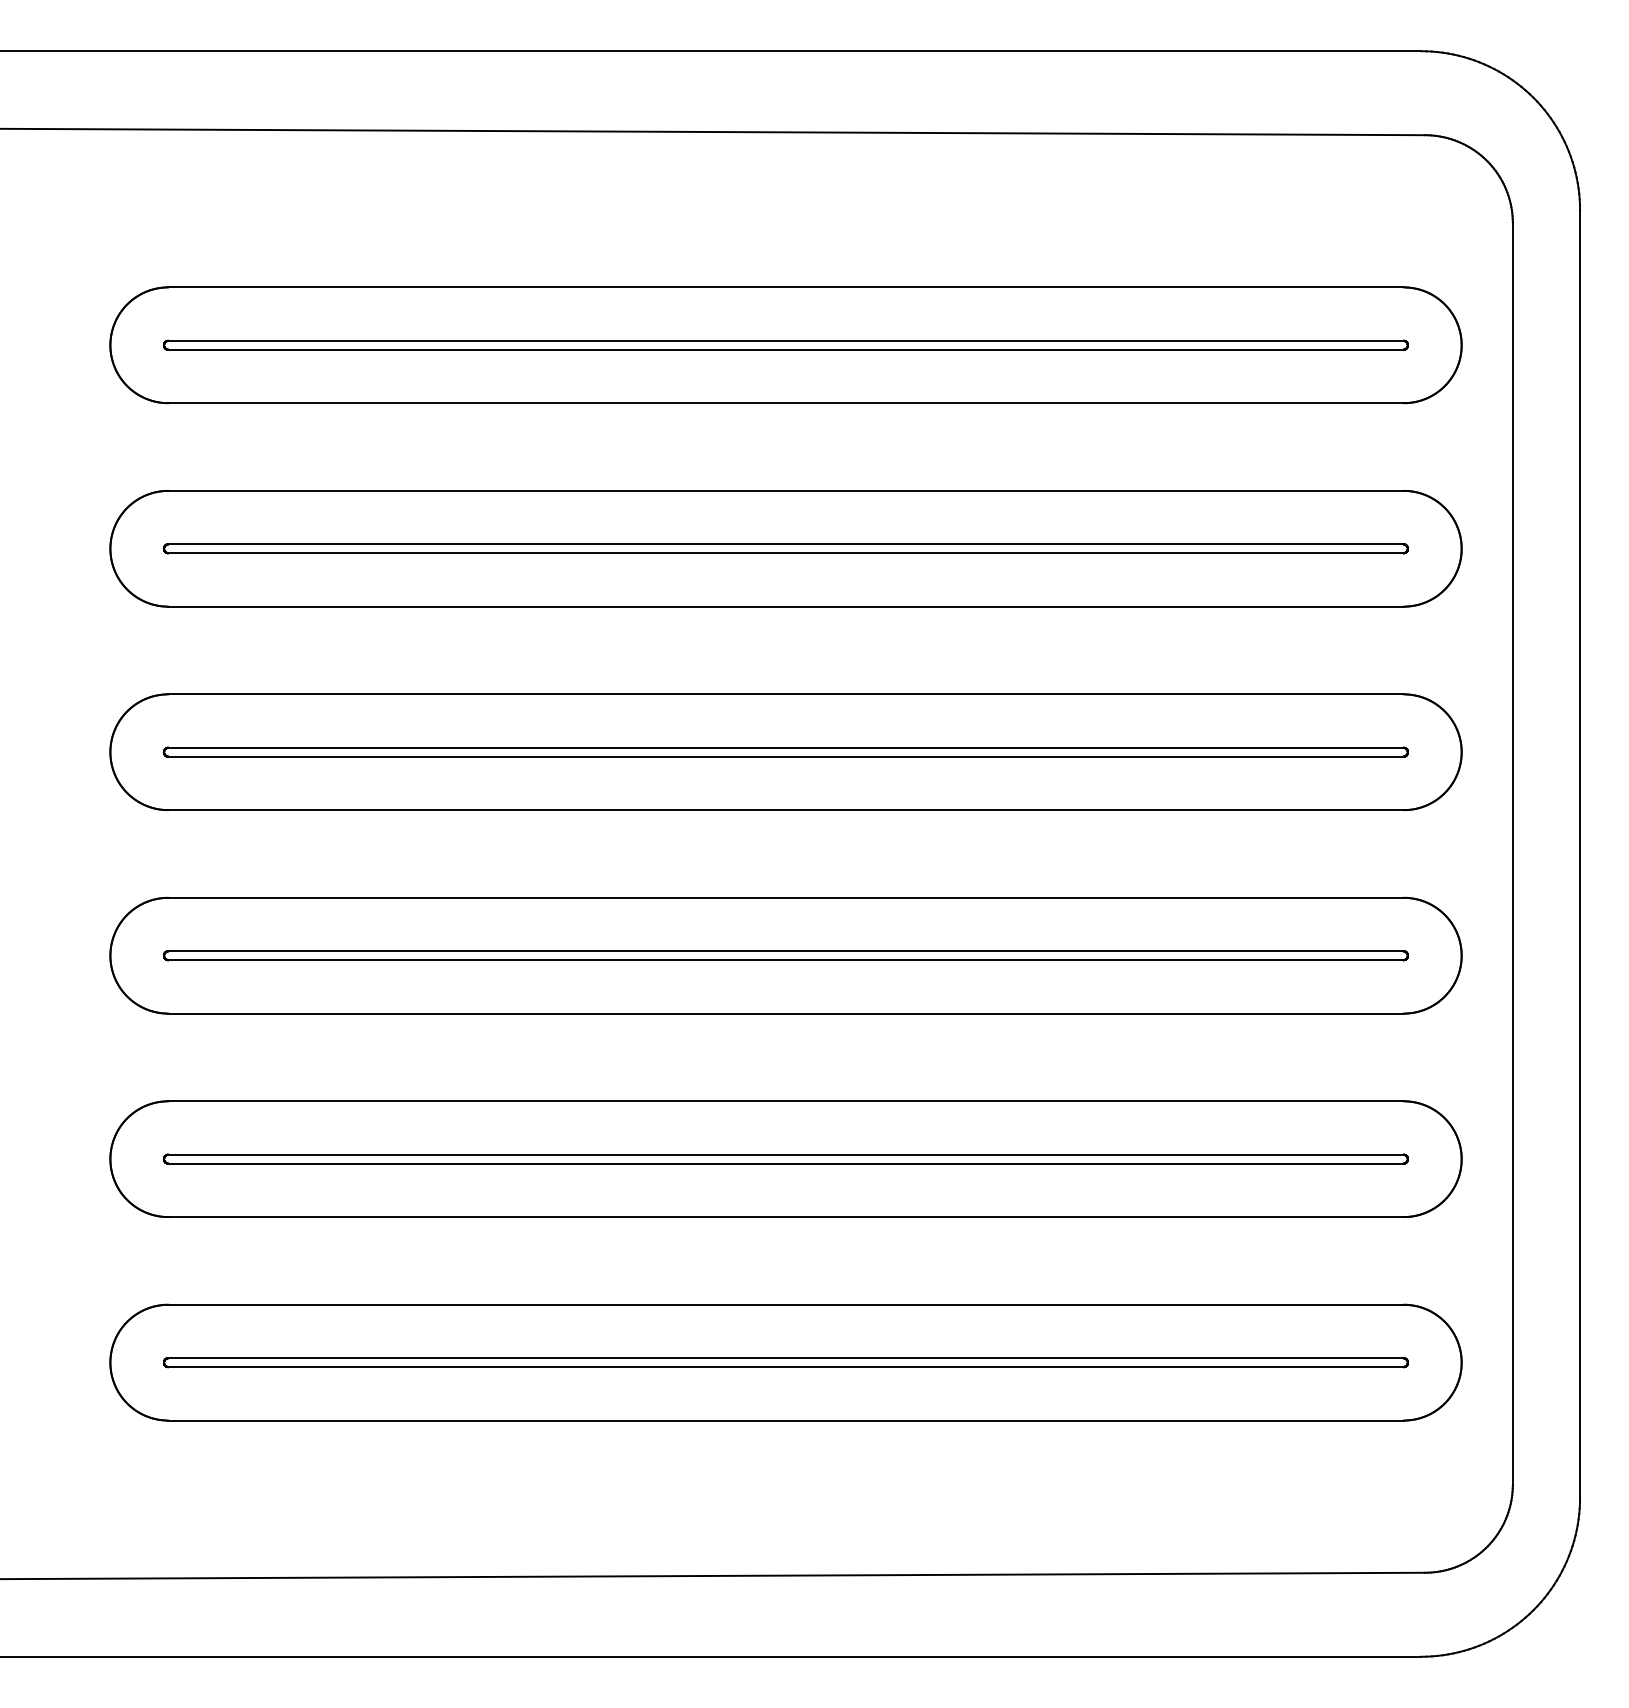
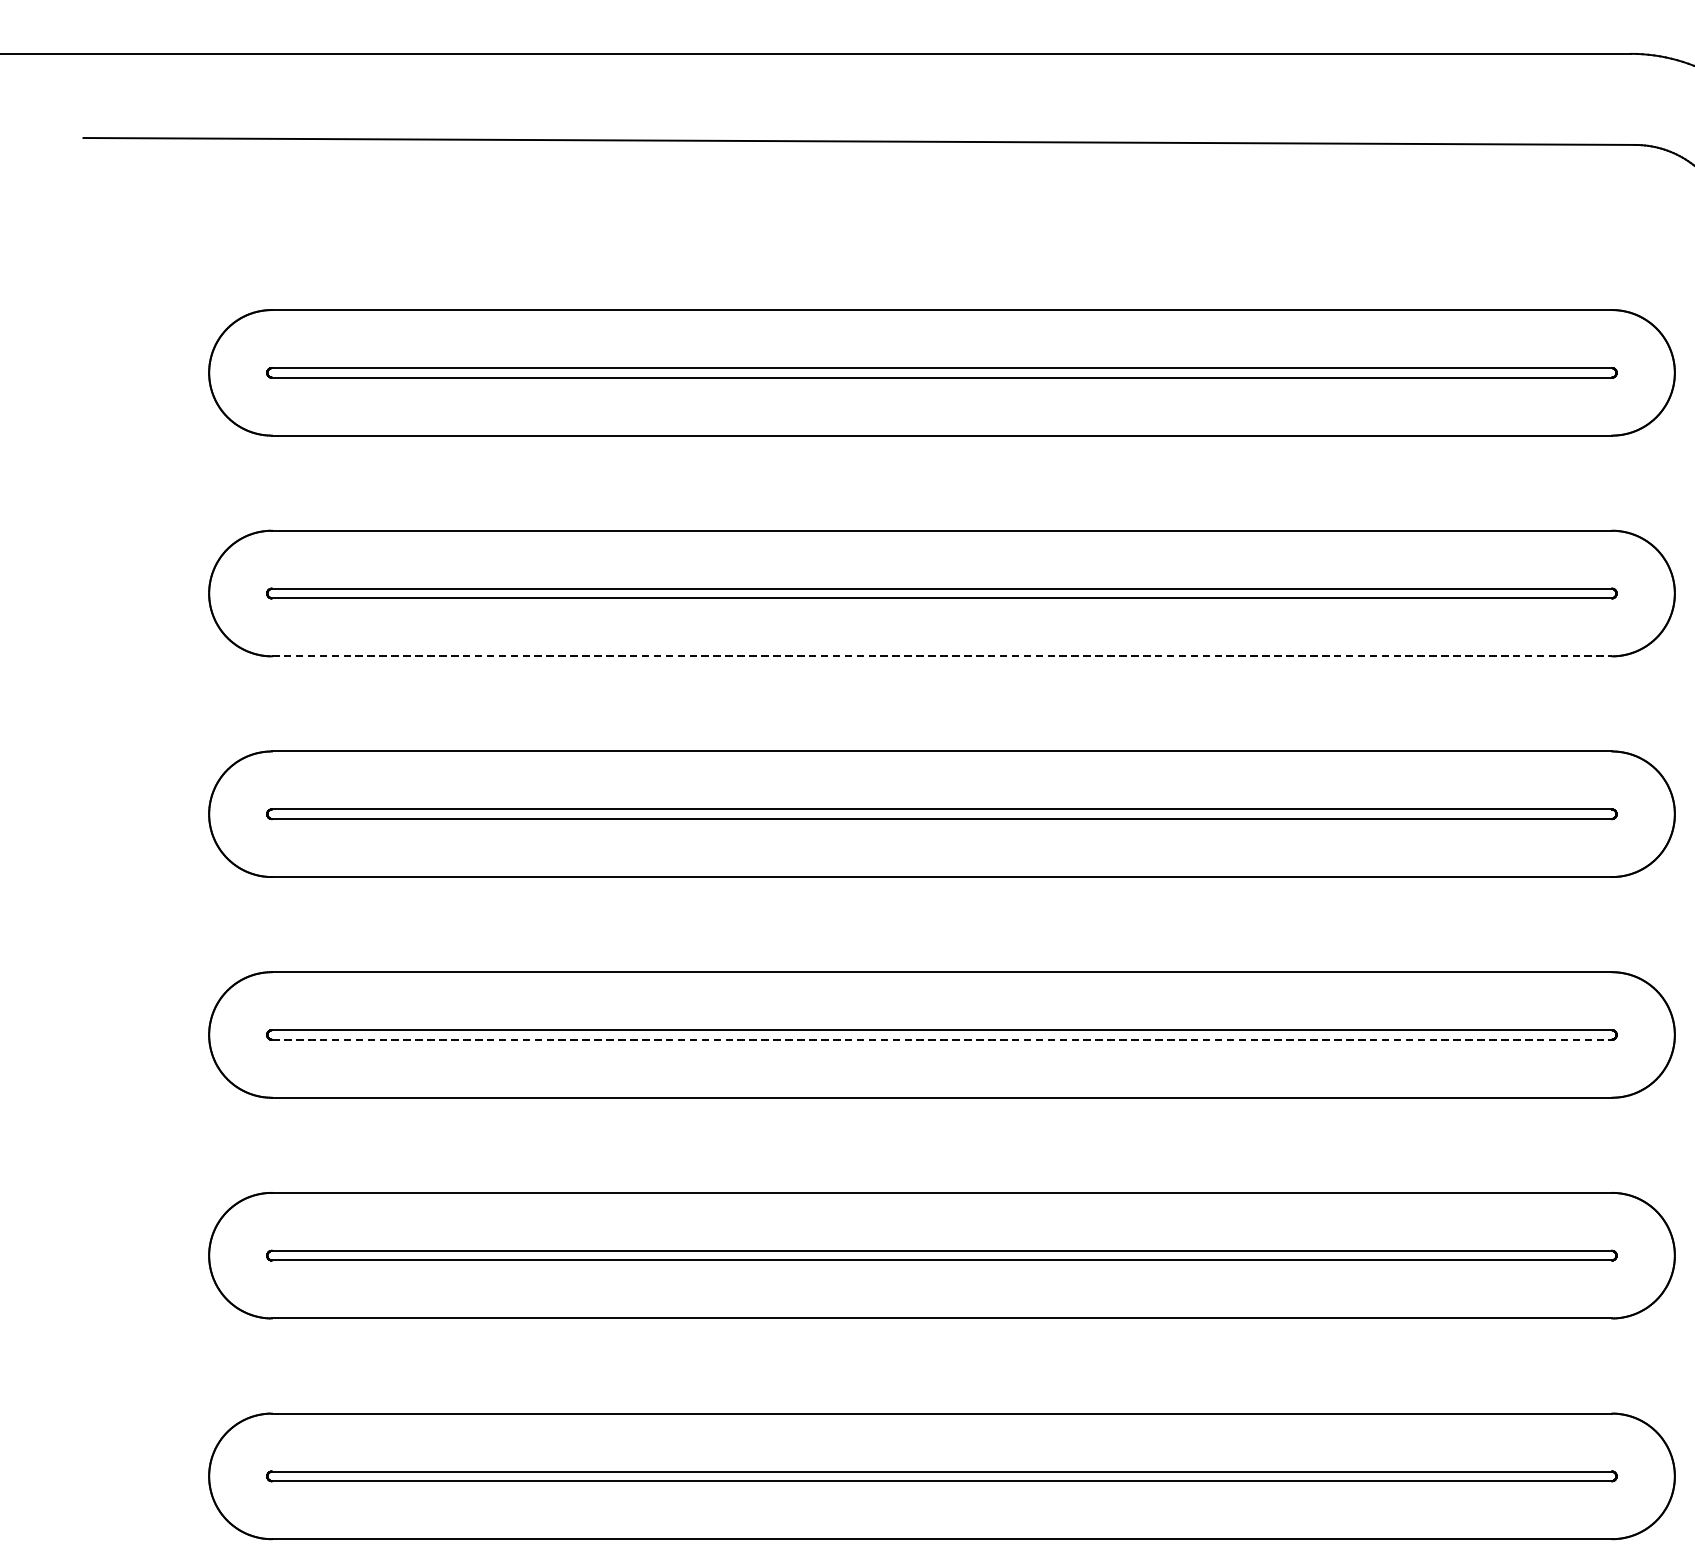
line: (786, 606) -> (942, 656), solid -> dashed
line: (785, 960) -> (941, 1040), solid -> dashed

